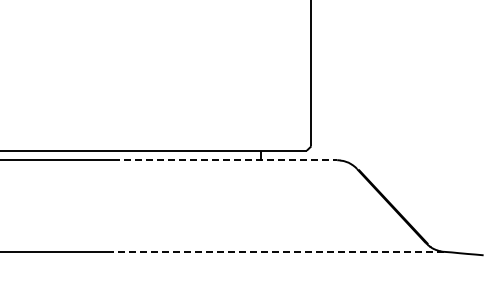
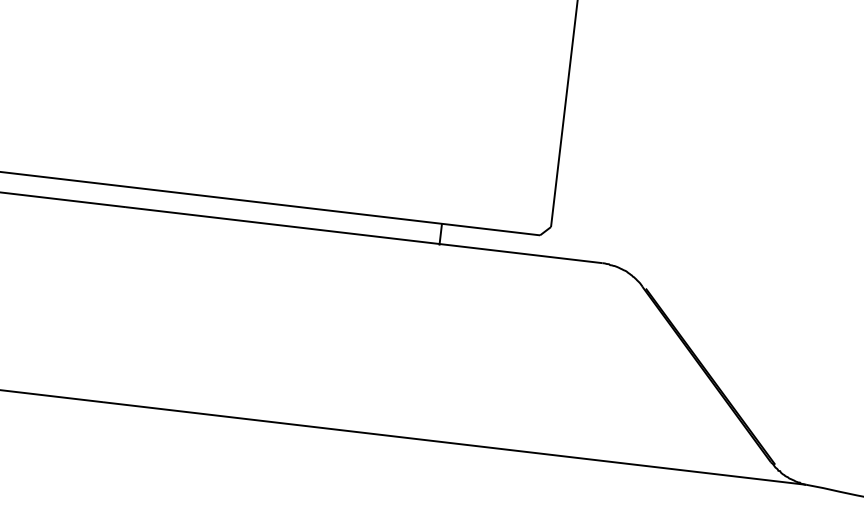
line: (225, 160) -> (364, 235), dashed -> solid
line: (278, 251) -> (454, 442), dashed -> solid

